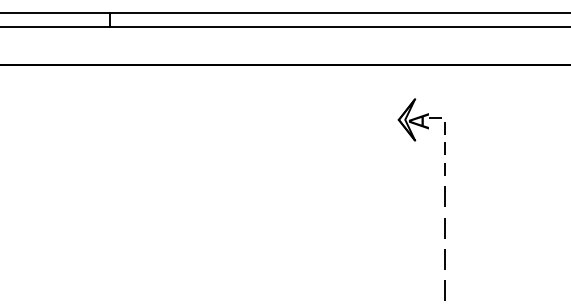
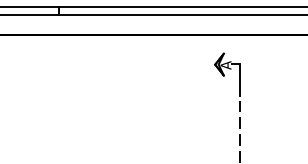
line: (445, 139) -> (240, 75), dashed -> solid

